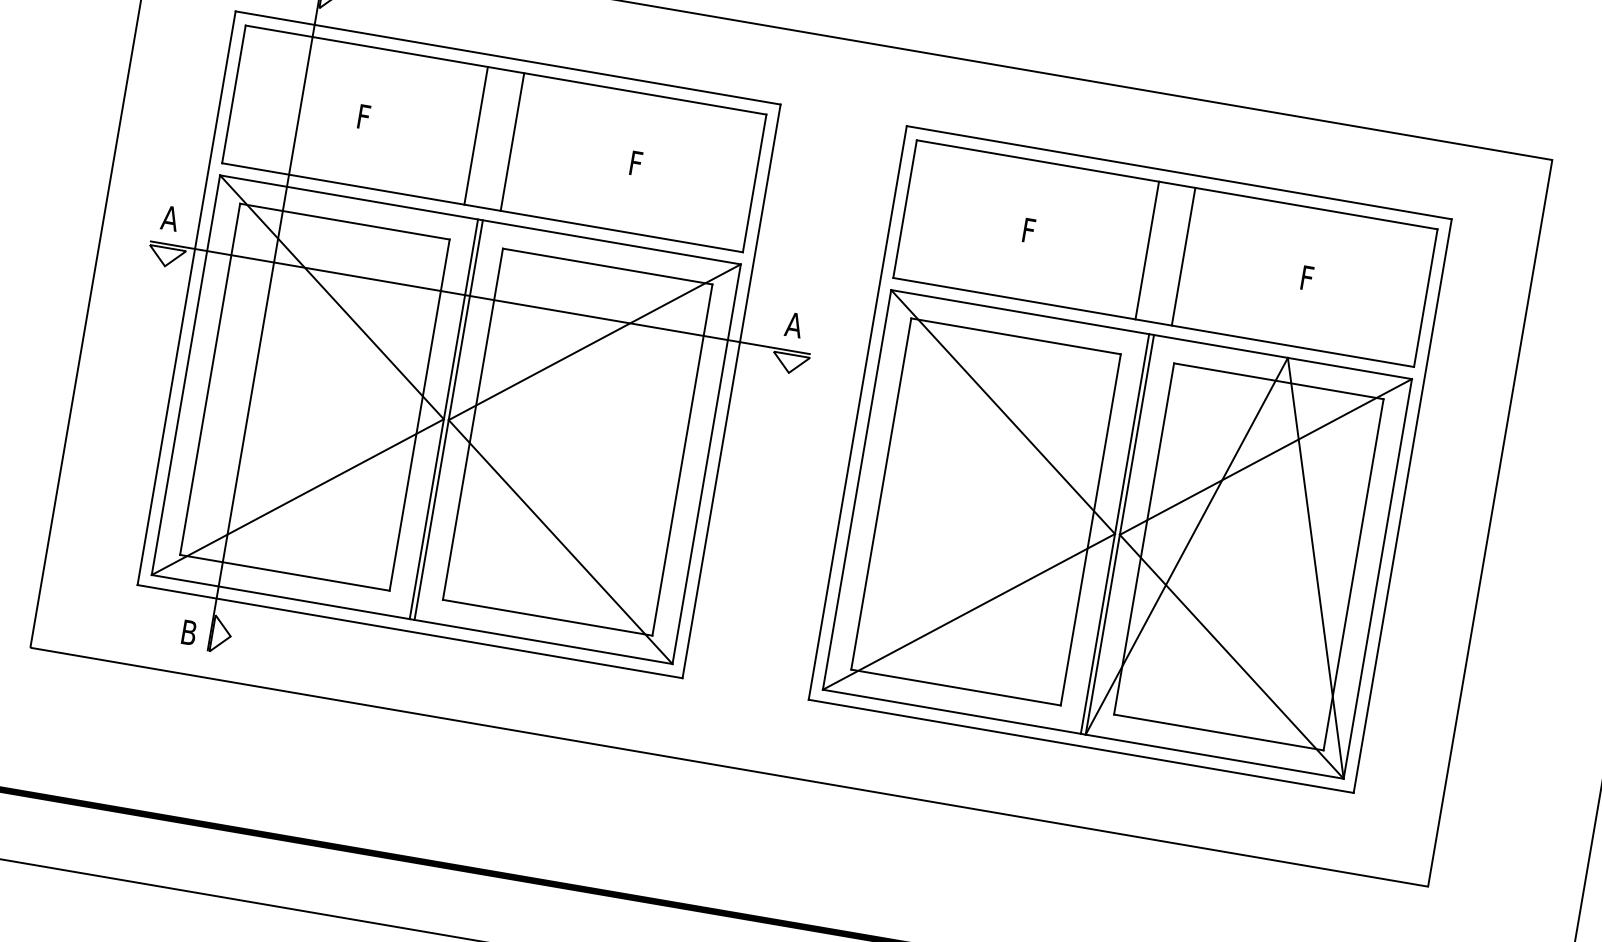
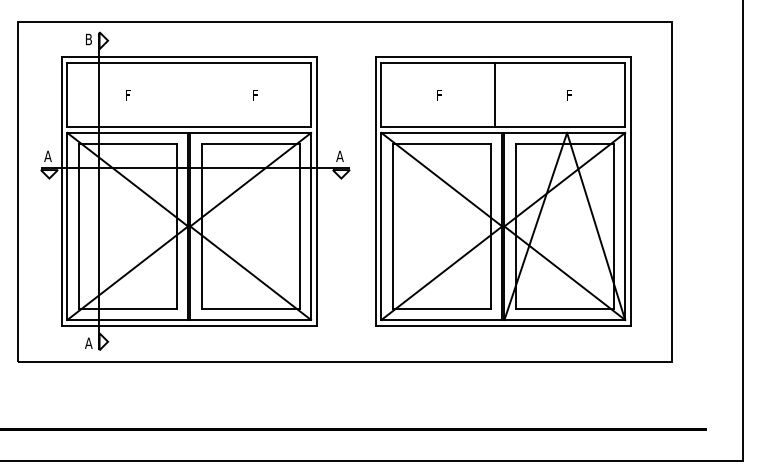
line: (475, 134) -> (180, 94), removed
line: (512, 140) -> (197, 94), removed
line: (1183, 255) -> (511, 94), removed
text: (188, 630) -> (88, 342), B -> A

